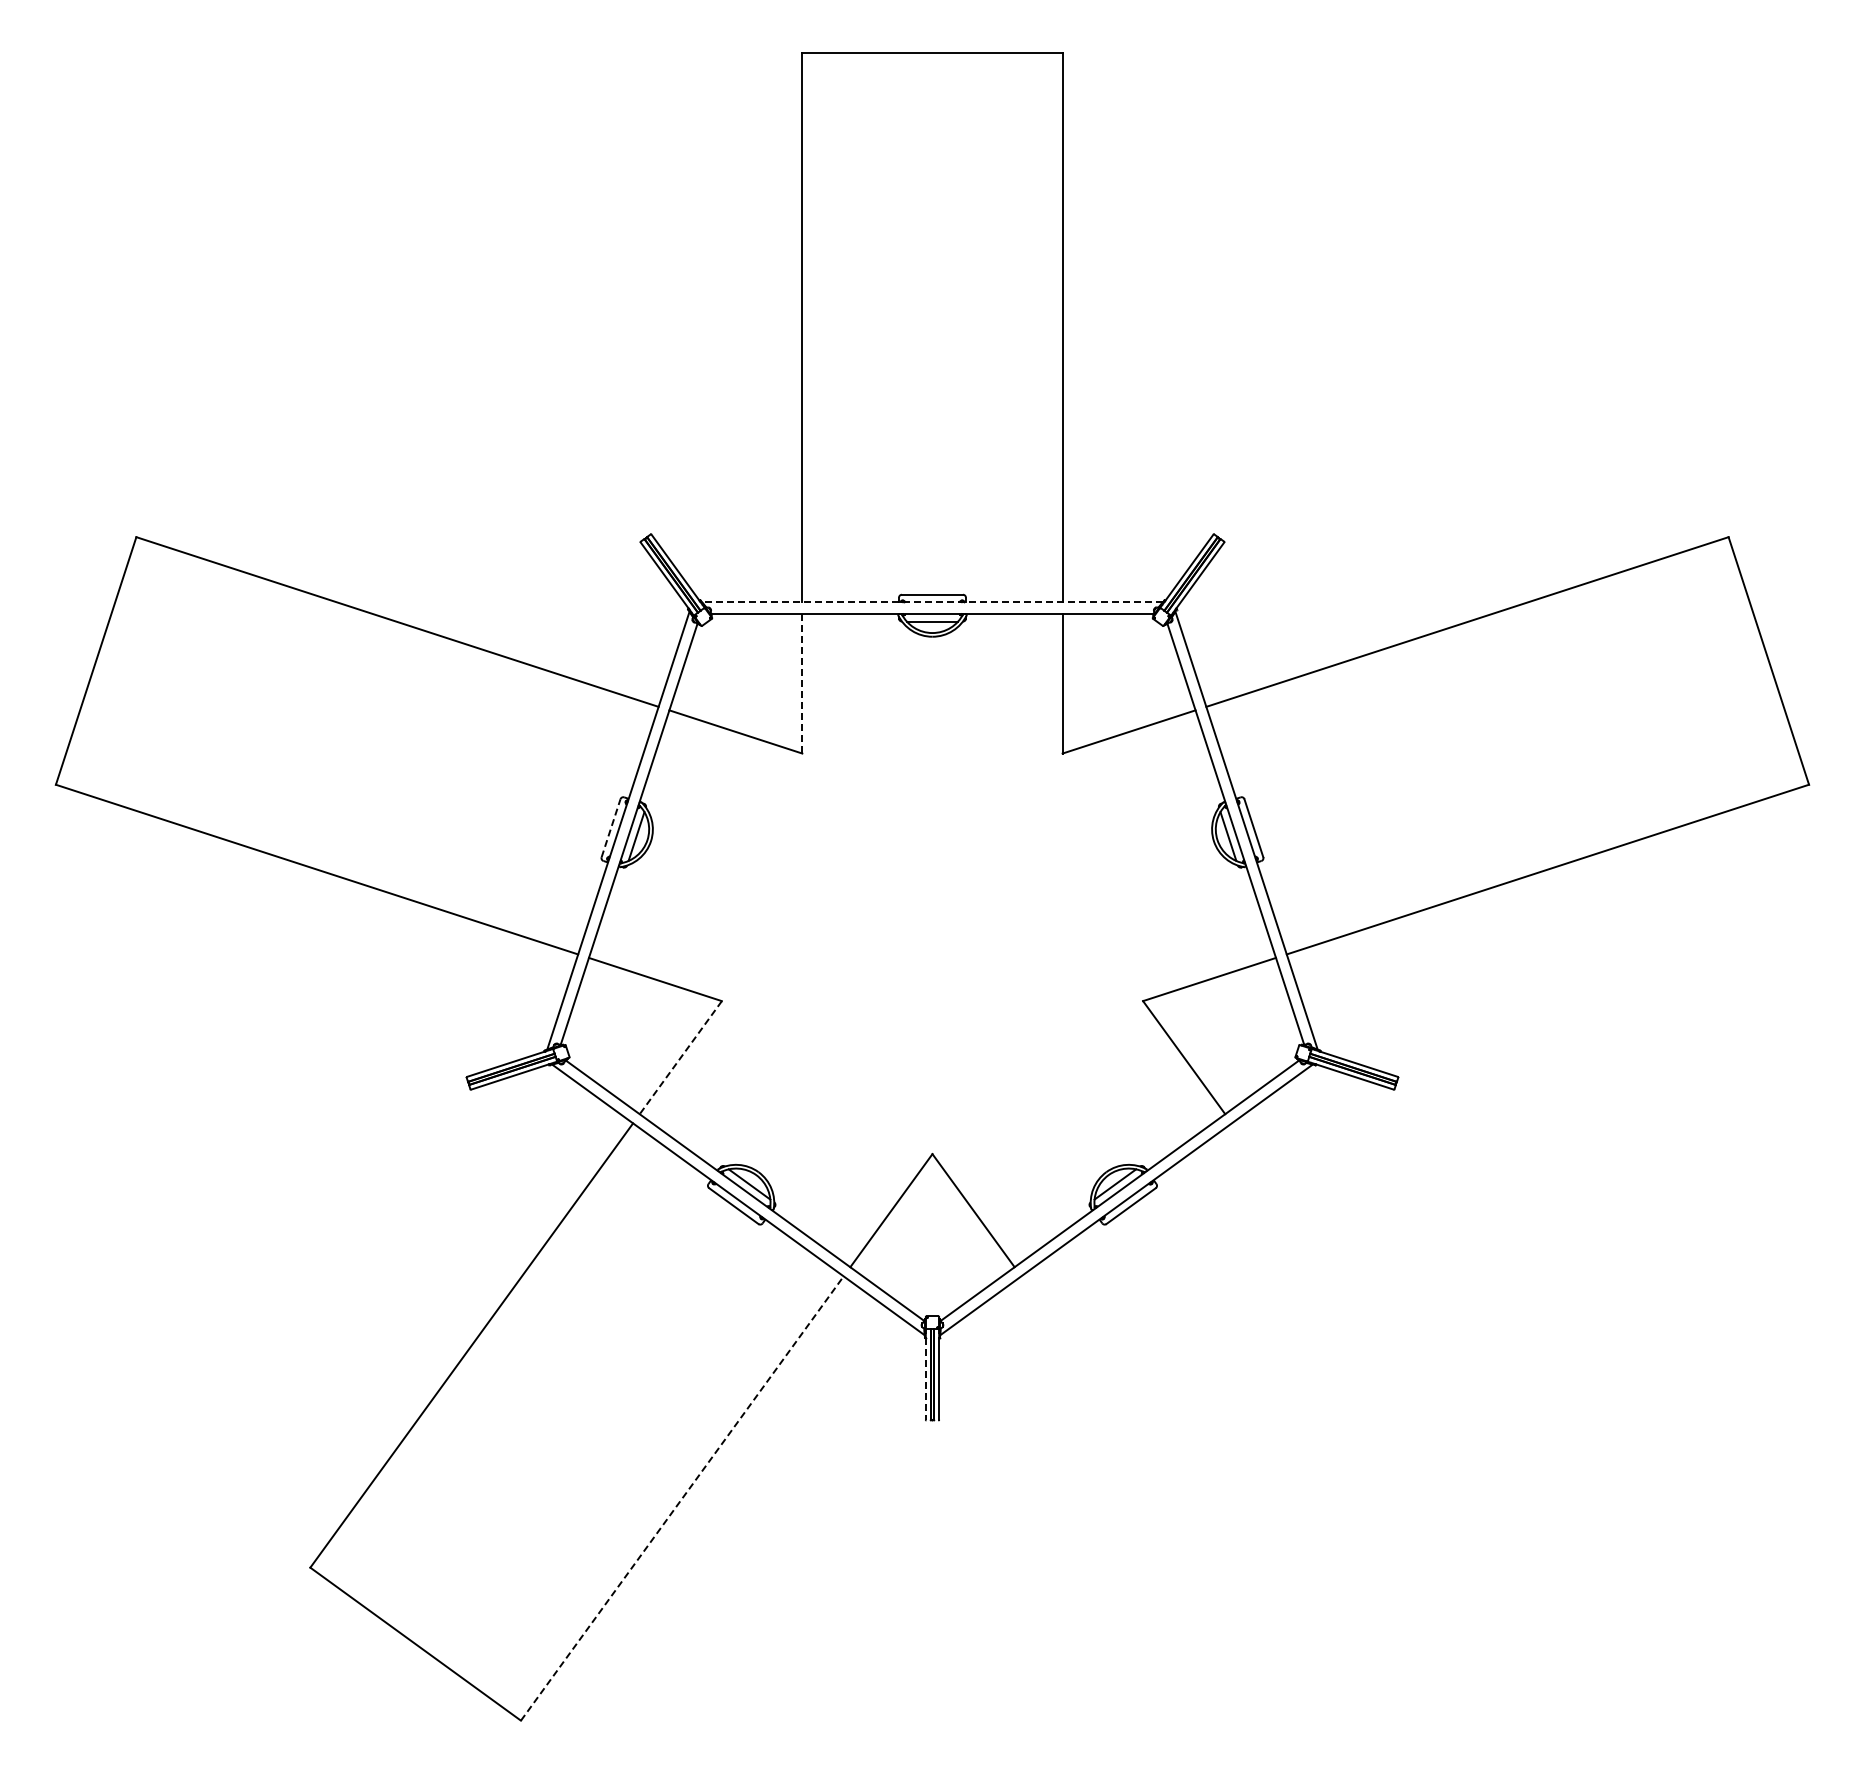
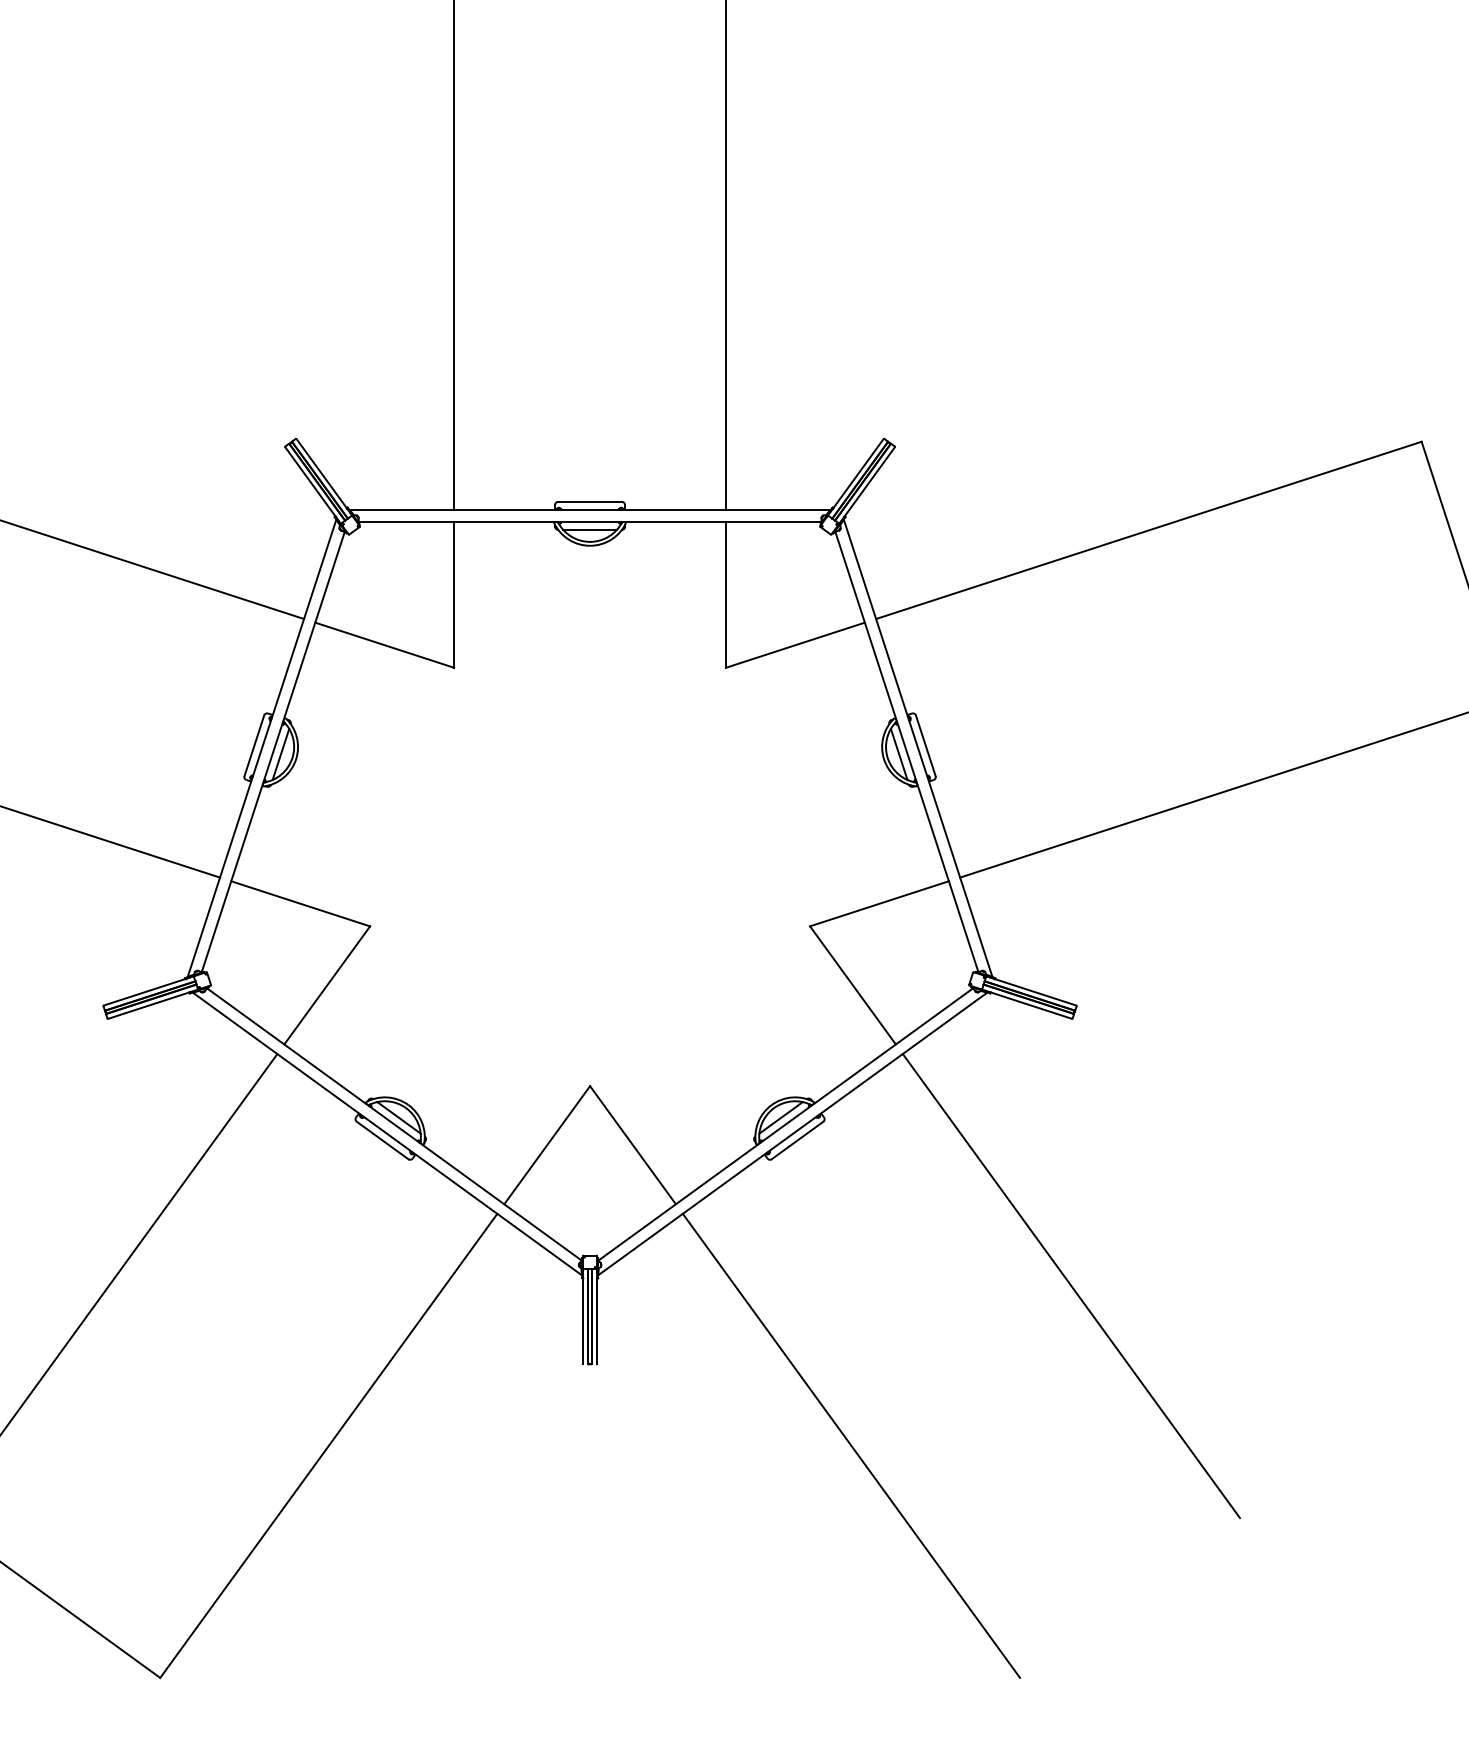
line: (931, 602) -> (589, 510), dashed -> solid
line: (802, 683) -> (454, 594), dashed -> solid
line: (611, 827) -> (254, 745), dashed -> solid
line: (680, 1057) -> (326, 985), dashed -> solid
line: (1392, 1345) -> (1070, 1286), added
line: (925, 1379) -> (582, 1321), dashed -> solid
line: (682, 1498) -> (328, 1445), dashed -> solid
line: (1182, 1498) -> (851, 1445), added

